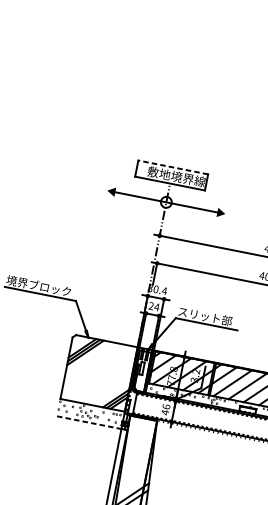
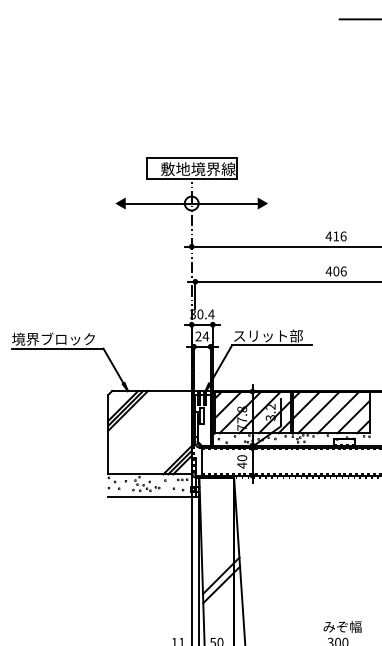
line: (173, 167) -> (191, 158), dashed -> solid
text: (165, 407) -> (241, 458), 46 -> 40
line: (91, 422) -> (153, 496), dashed -> solid

